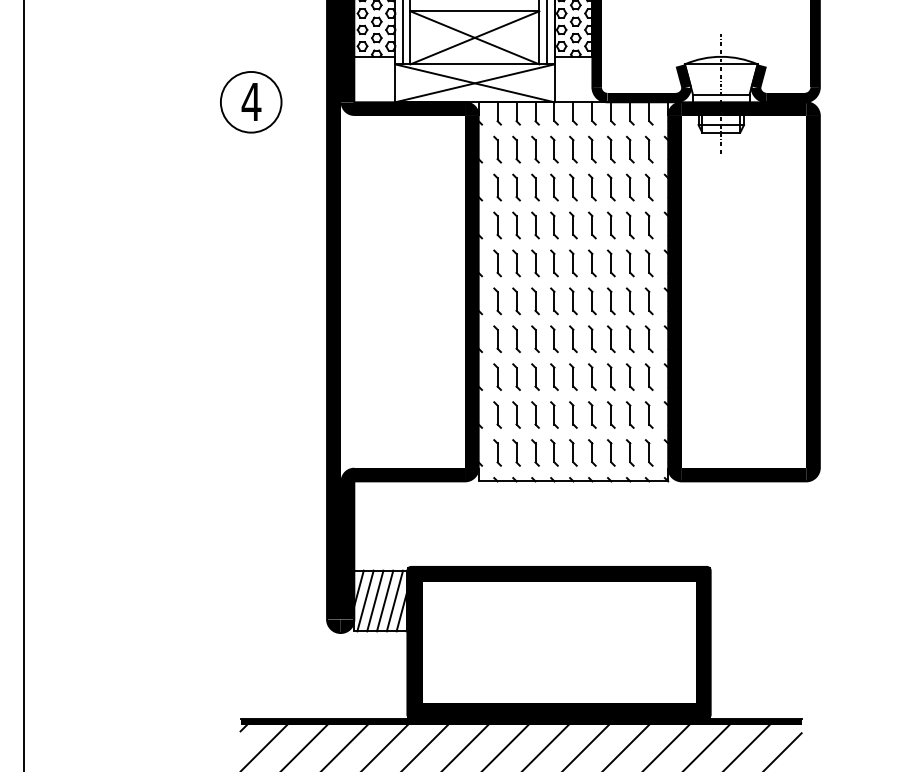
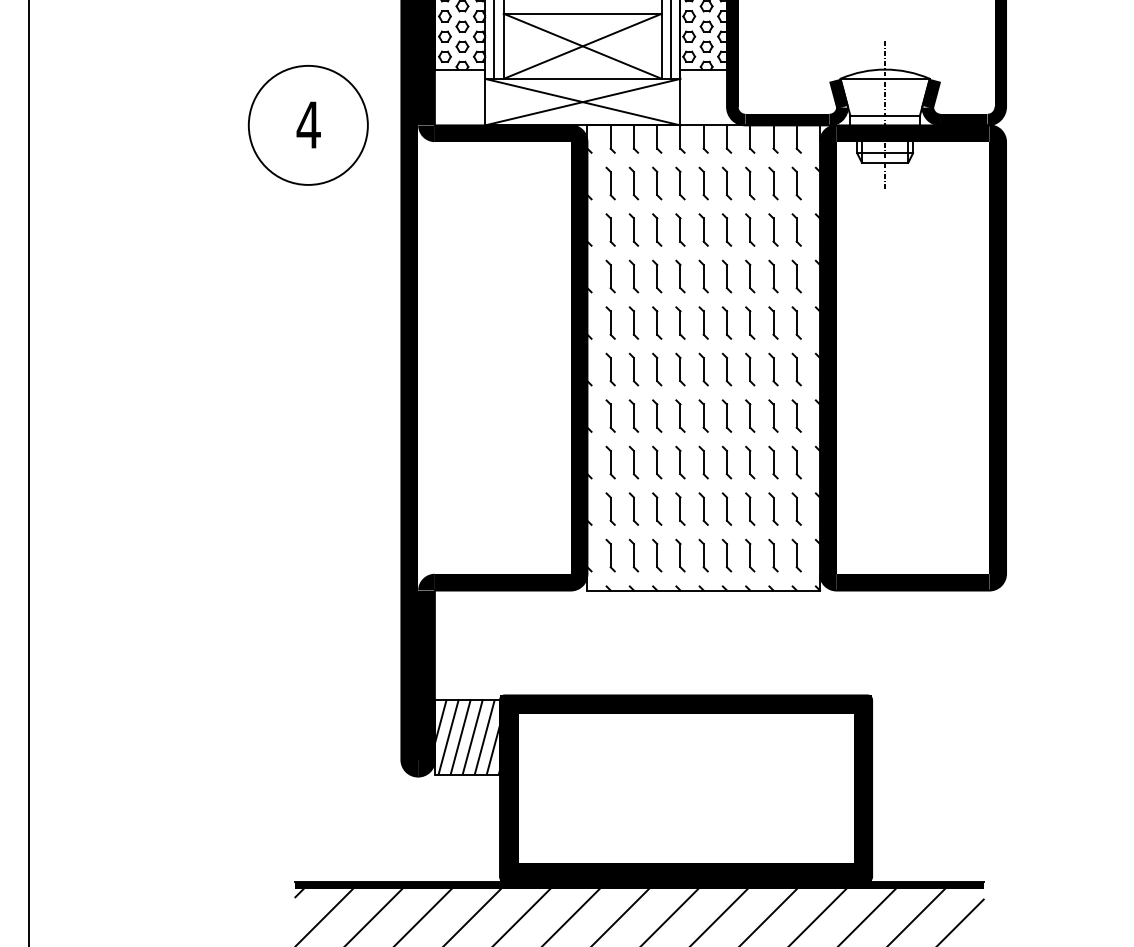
circle: (251, 102) -> (308, 125), size x1.6

